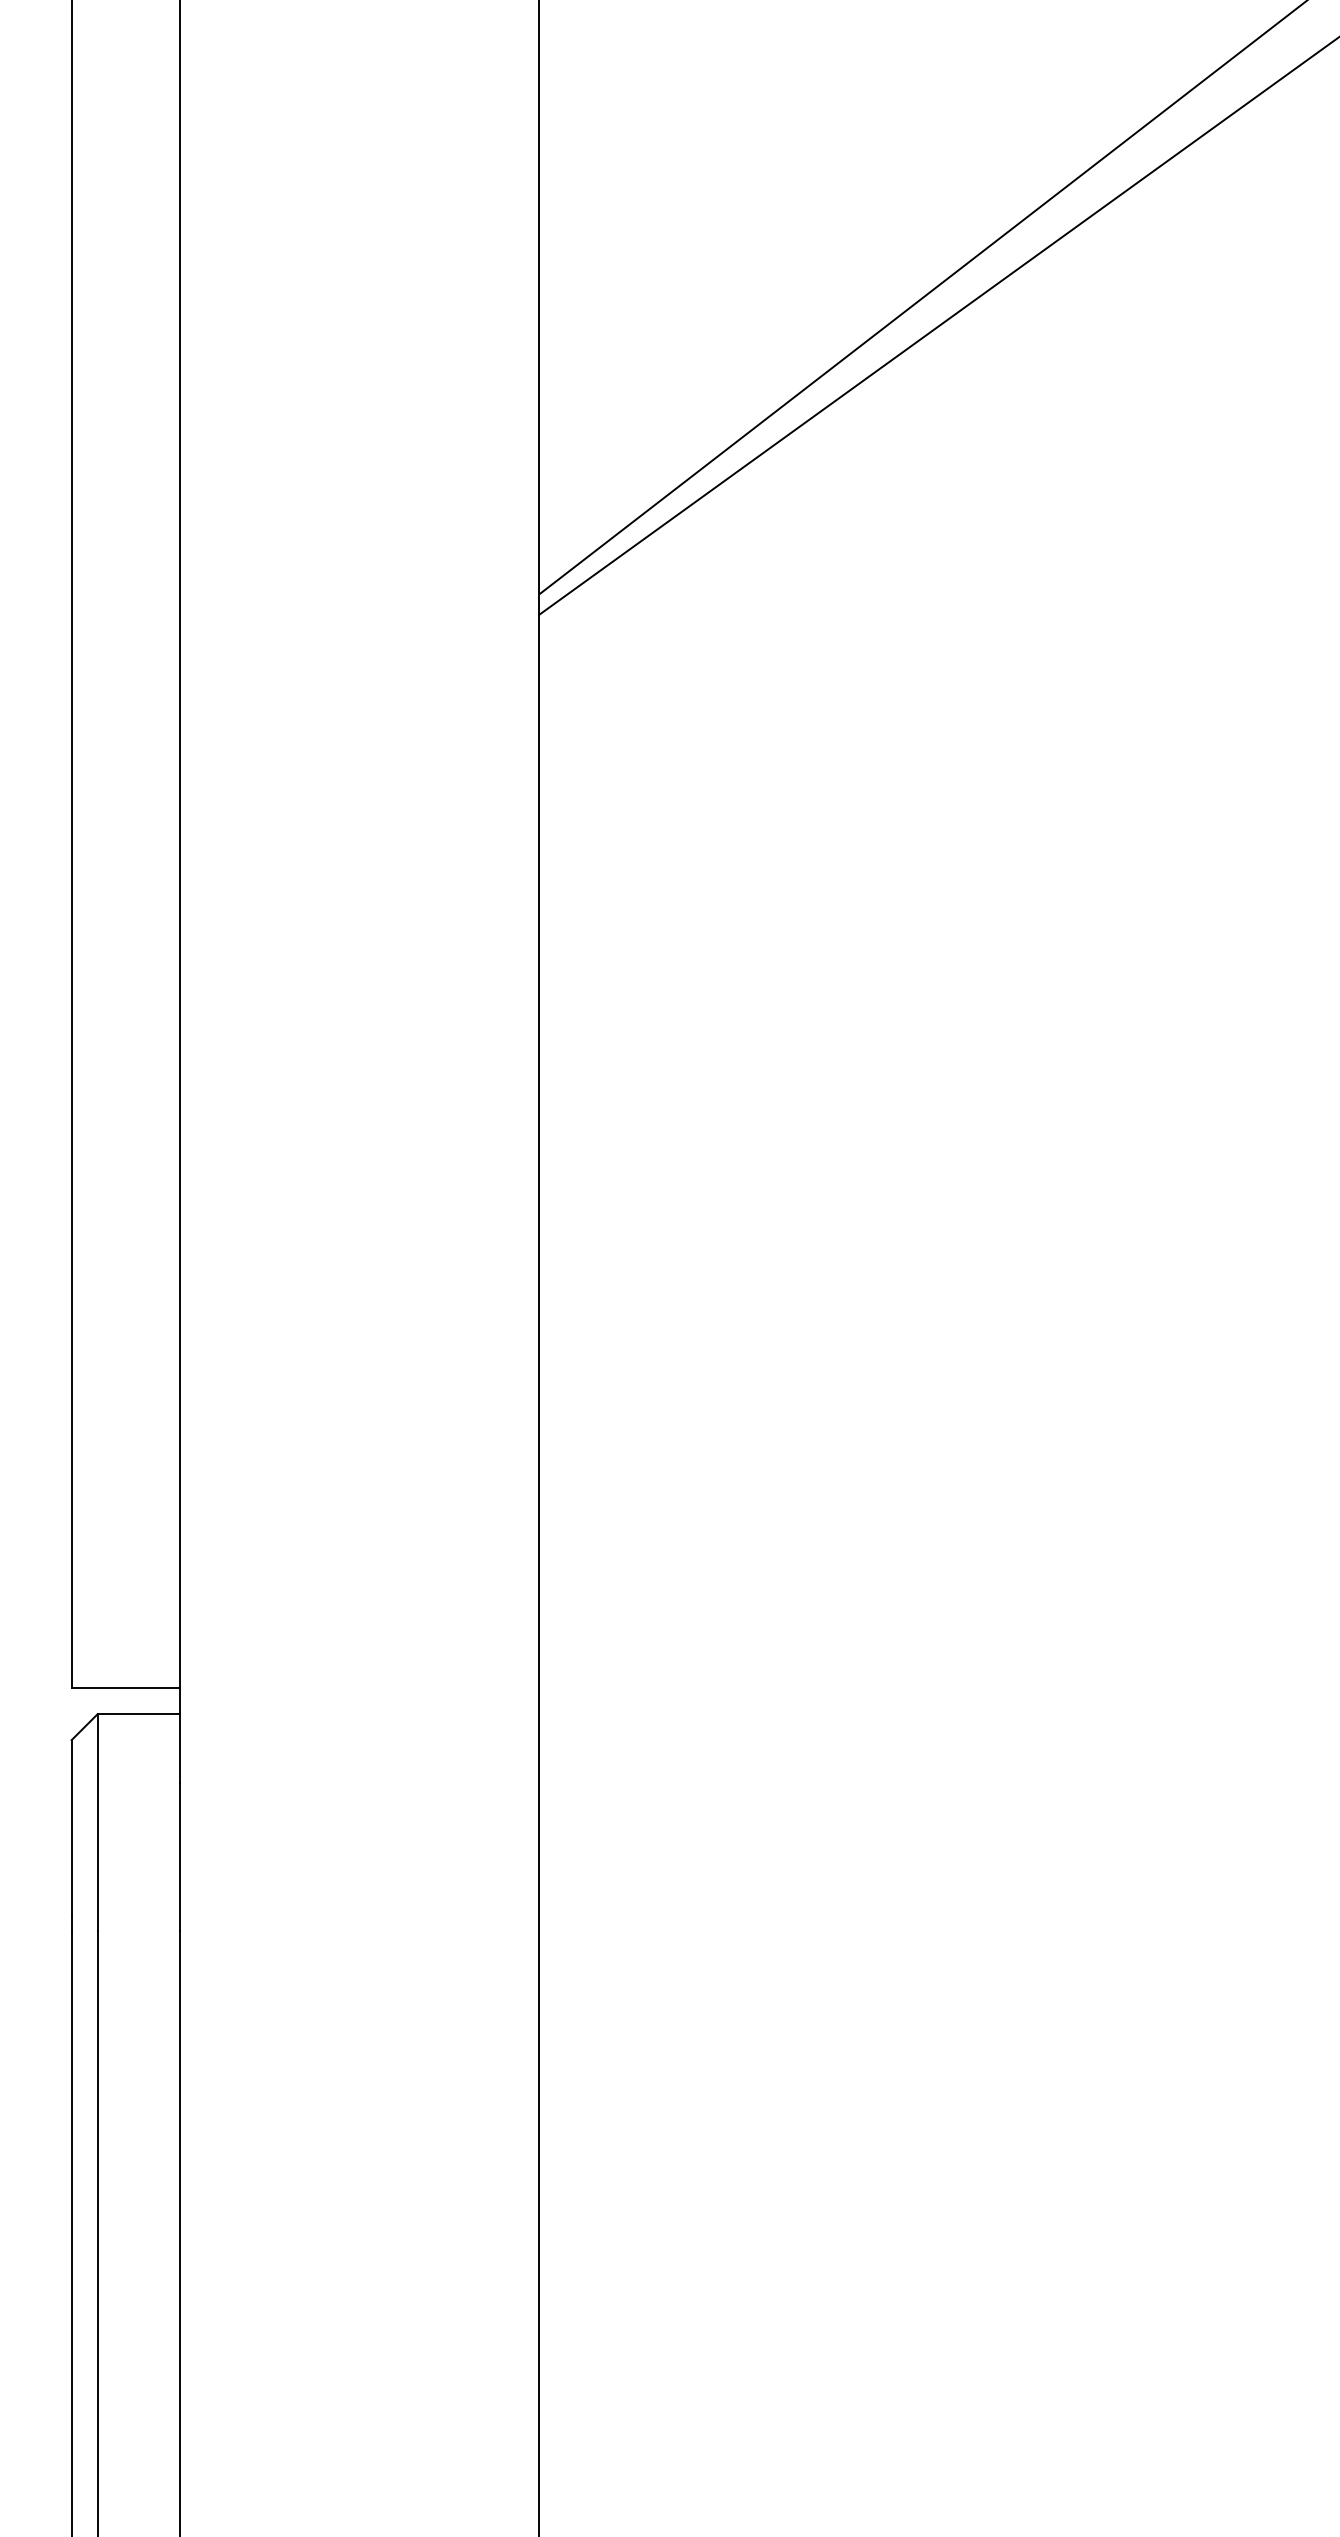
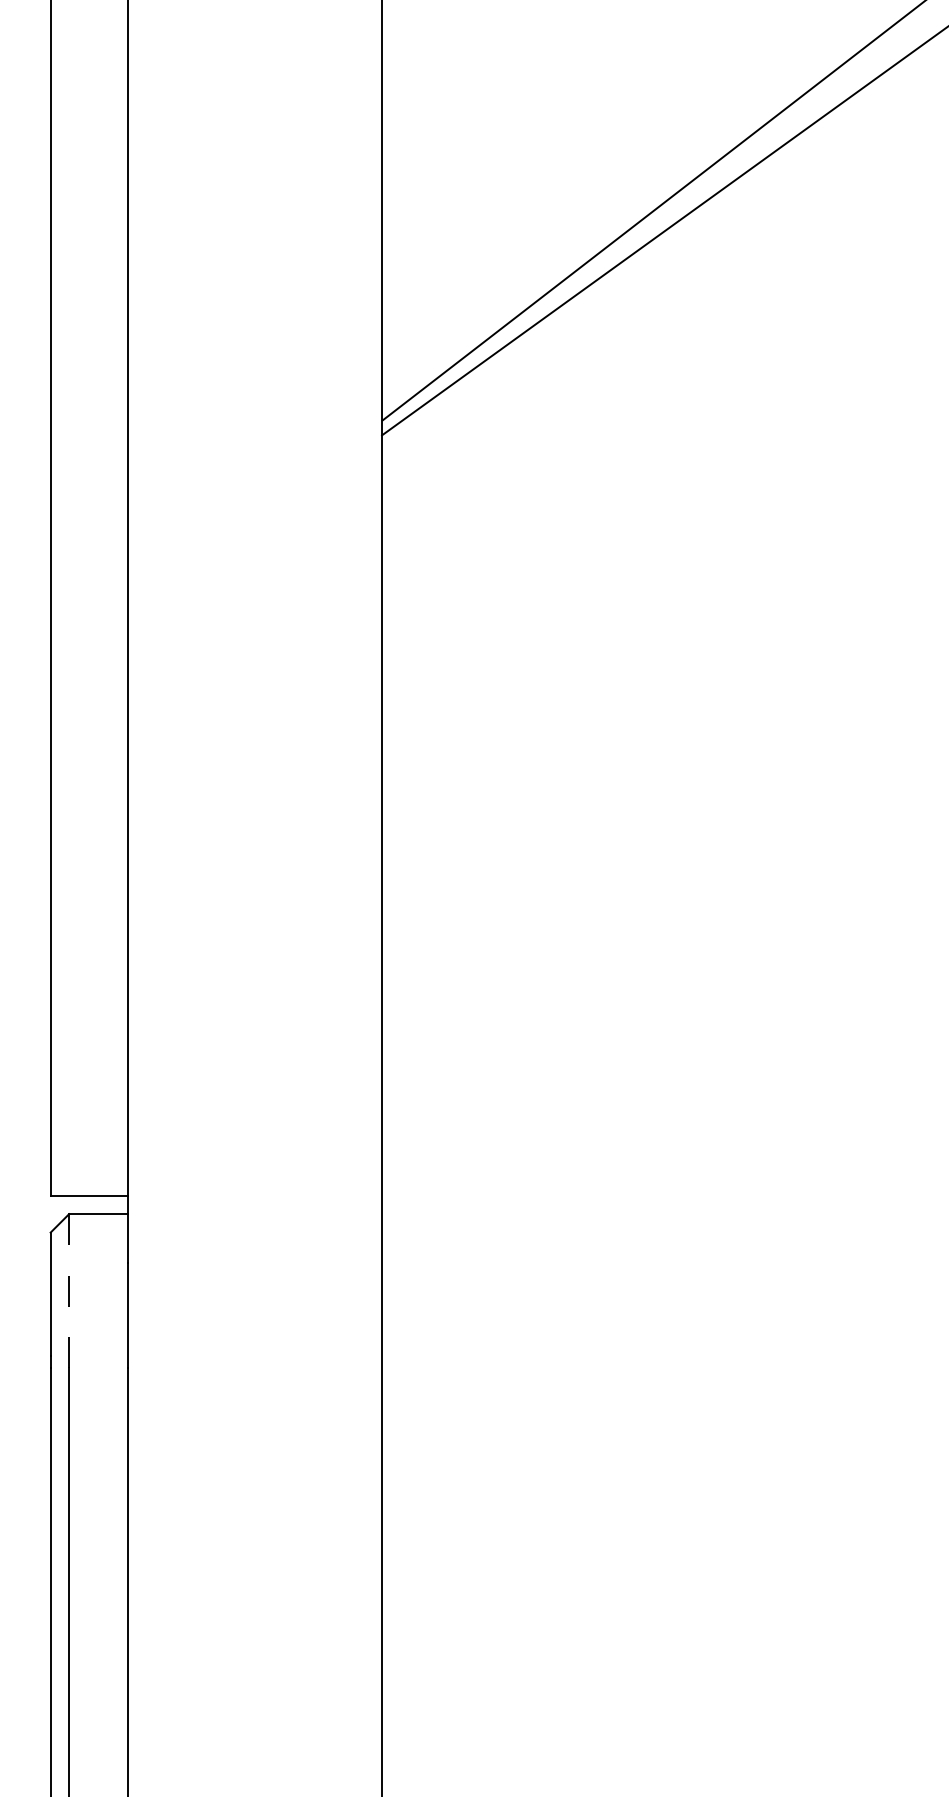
line: (98, 1823) -> (69, 1291), solid -> dashed

